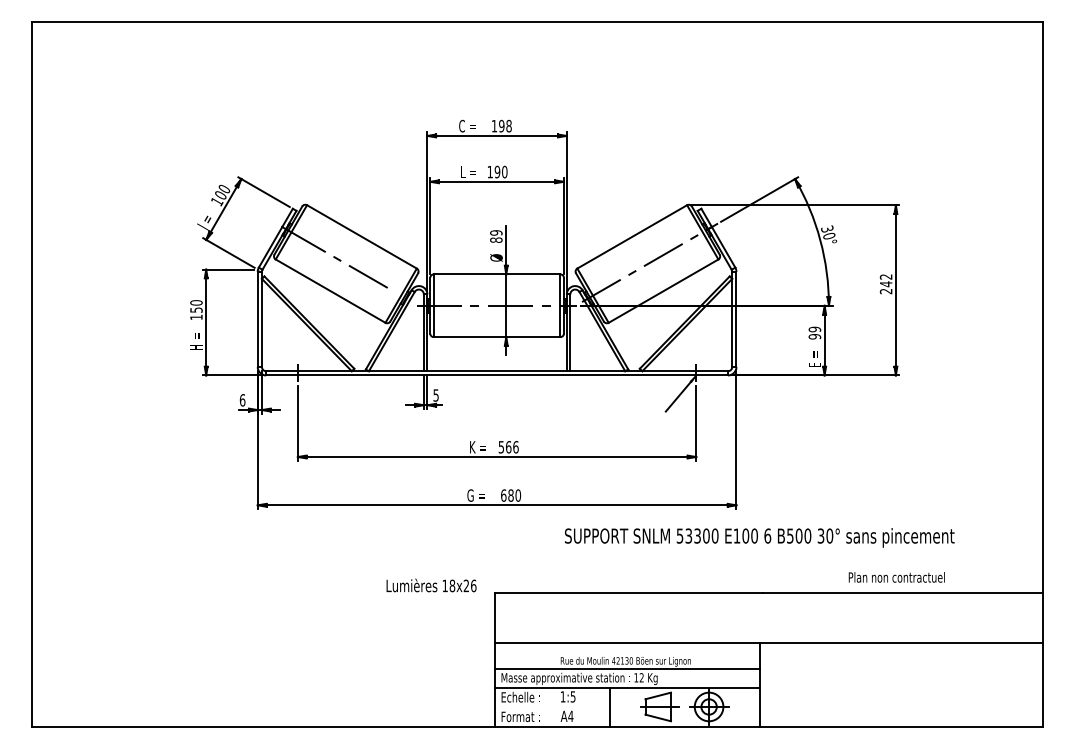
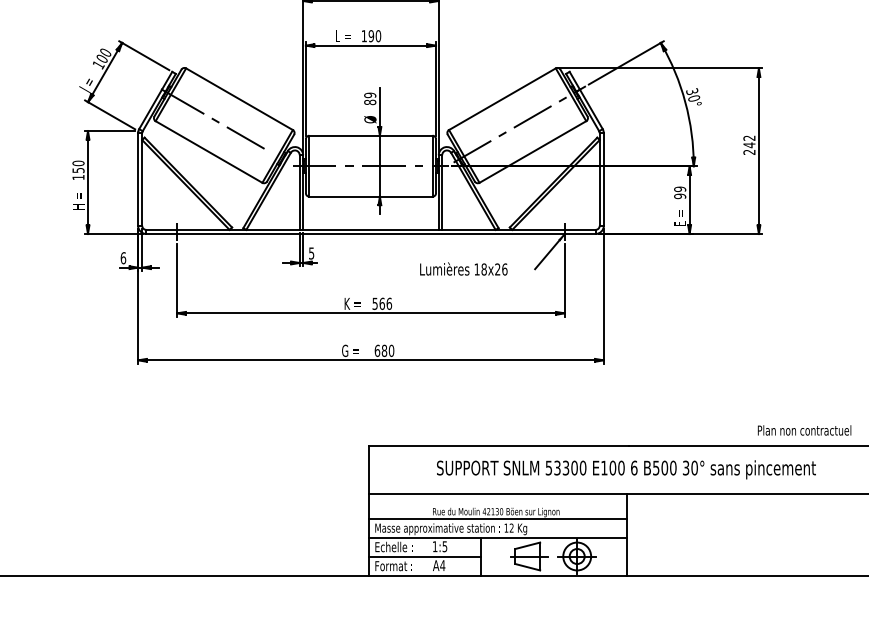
text: (759, 537) -> (626, 469), moved
text: (896, 577) -> (804, 430), moved
text: (431, 585) -> (463, 269), moved
line: (551, 707) -> (423, 557), added

